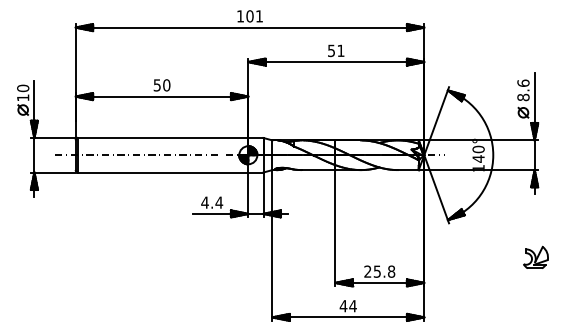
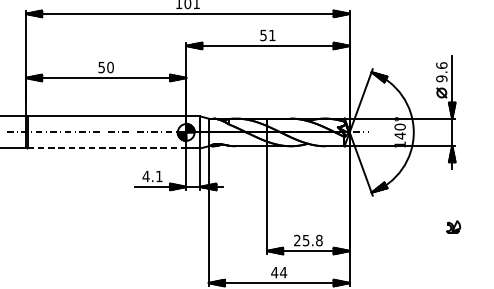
text: (523, 97) -> (441, 78), 8.6 -> 9.6
line: (163, 172) -> (107, 148), solid -> dashed
text: (219, 202) -> (159, 176), 4.4 -> 4.1
part: (535, 256) -> (453, 226), size x0.6

